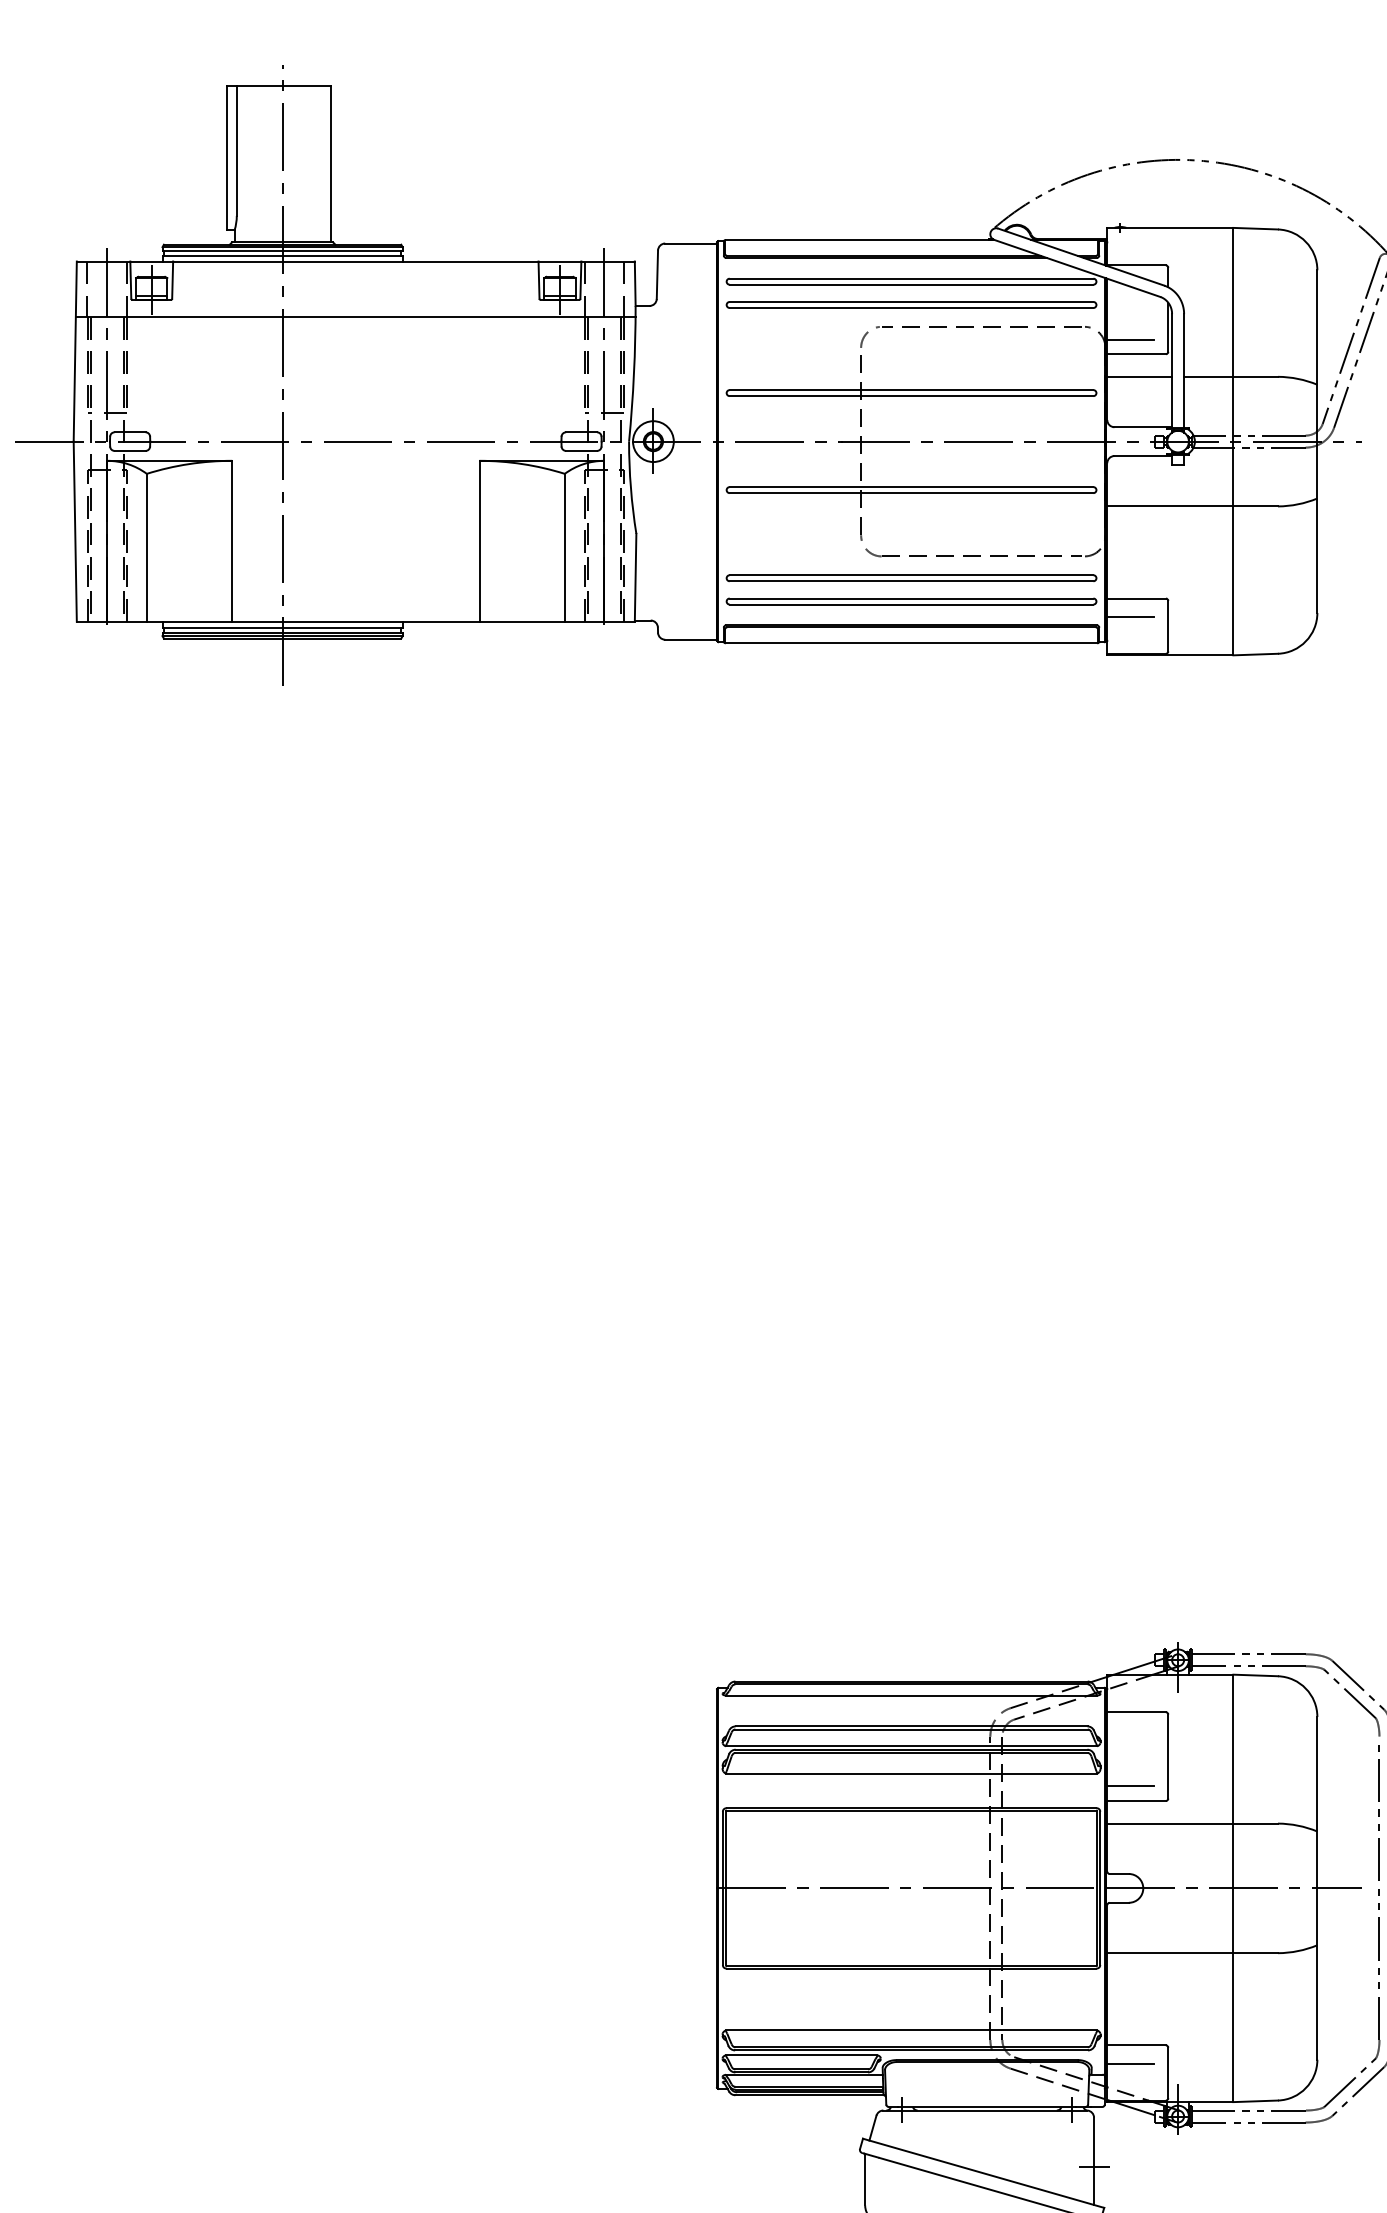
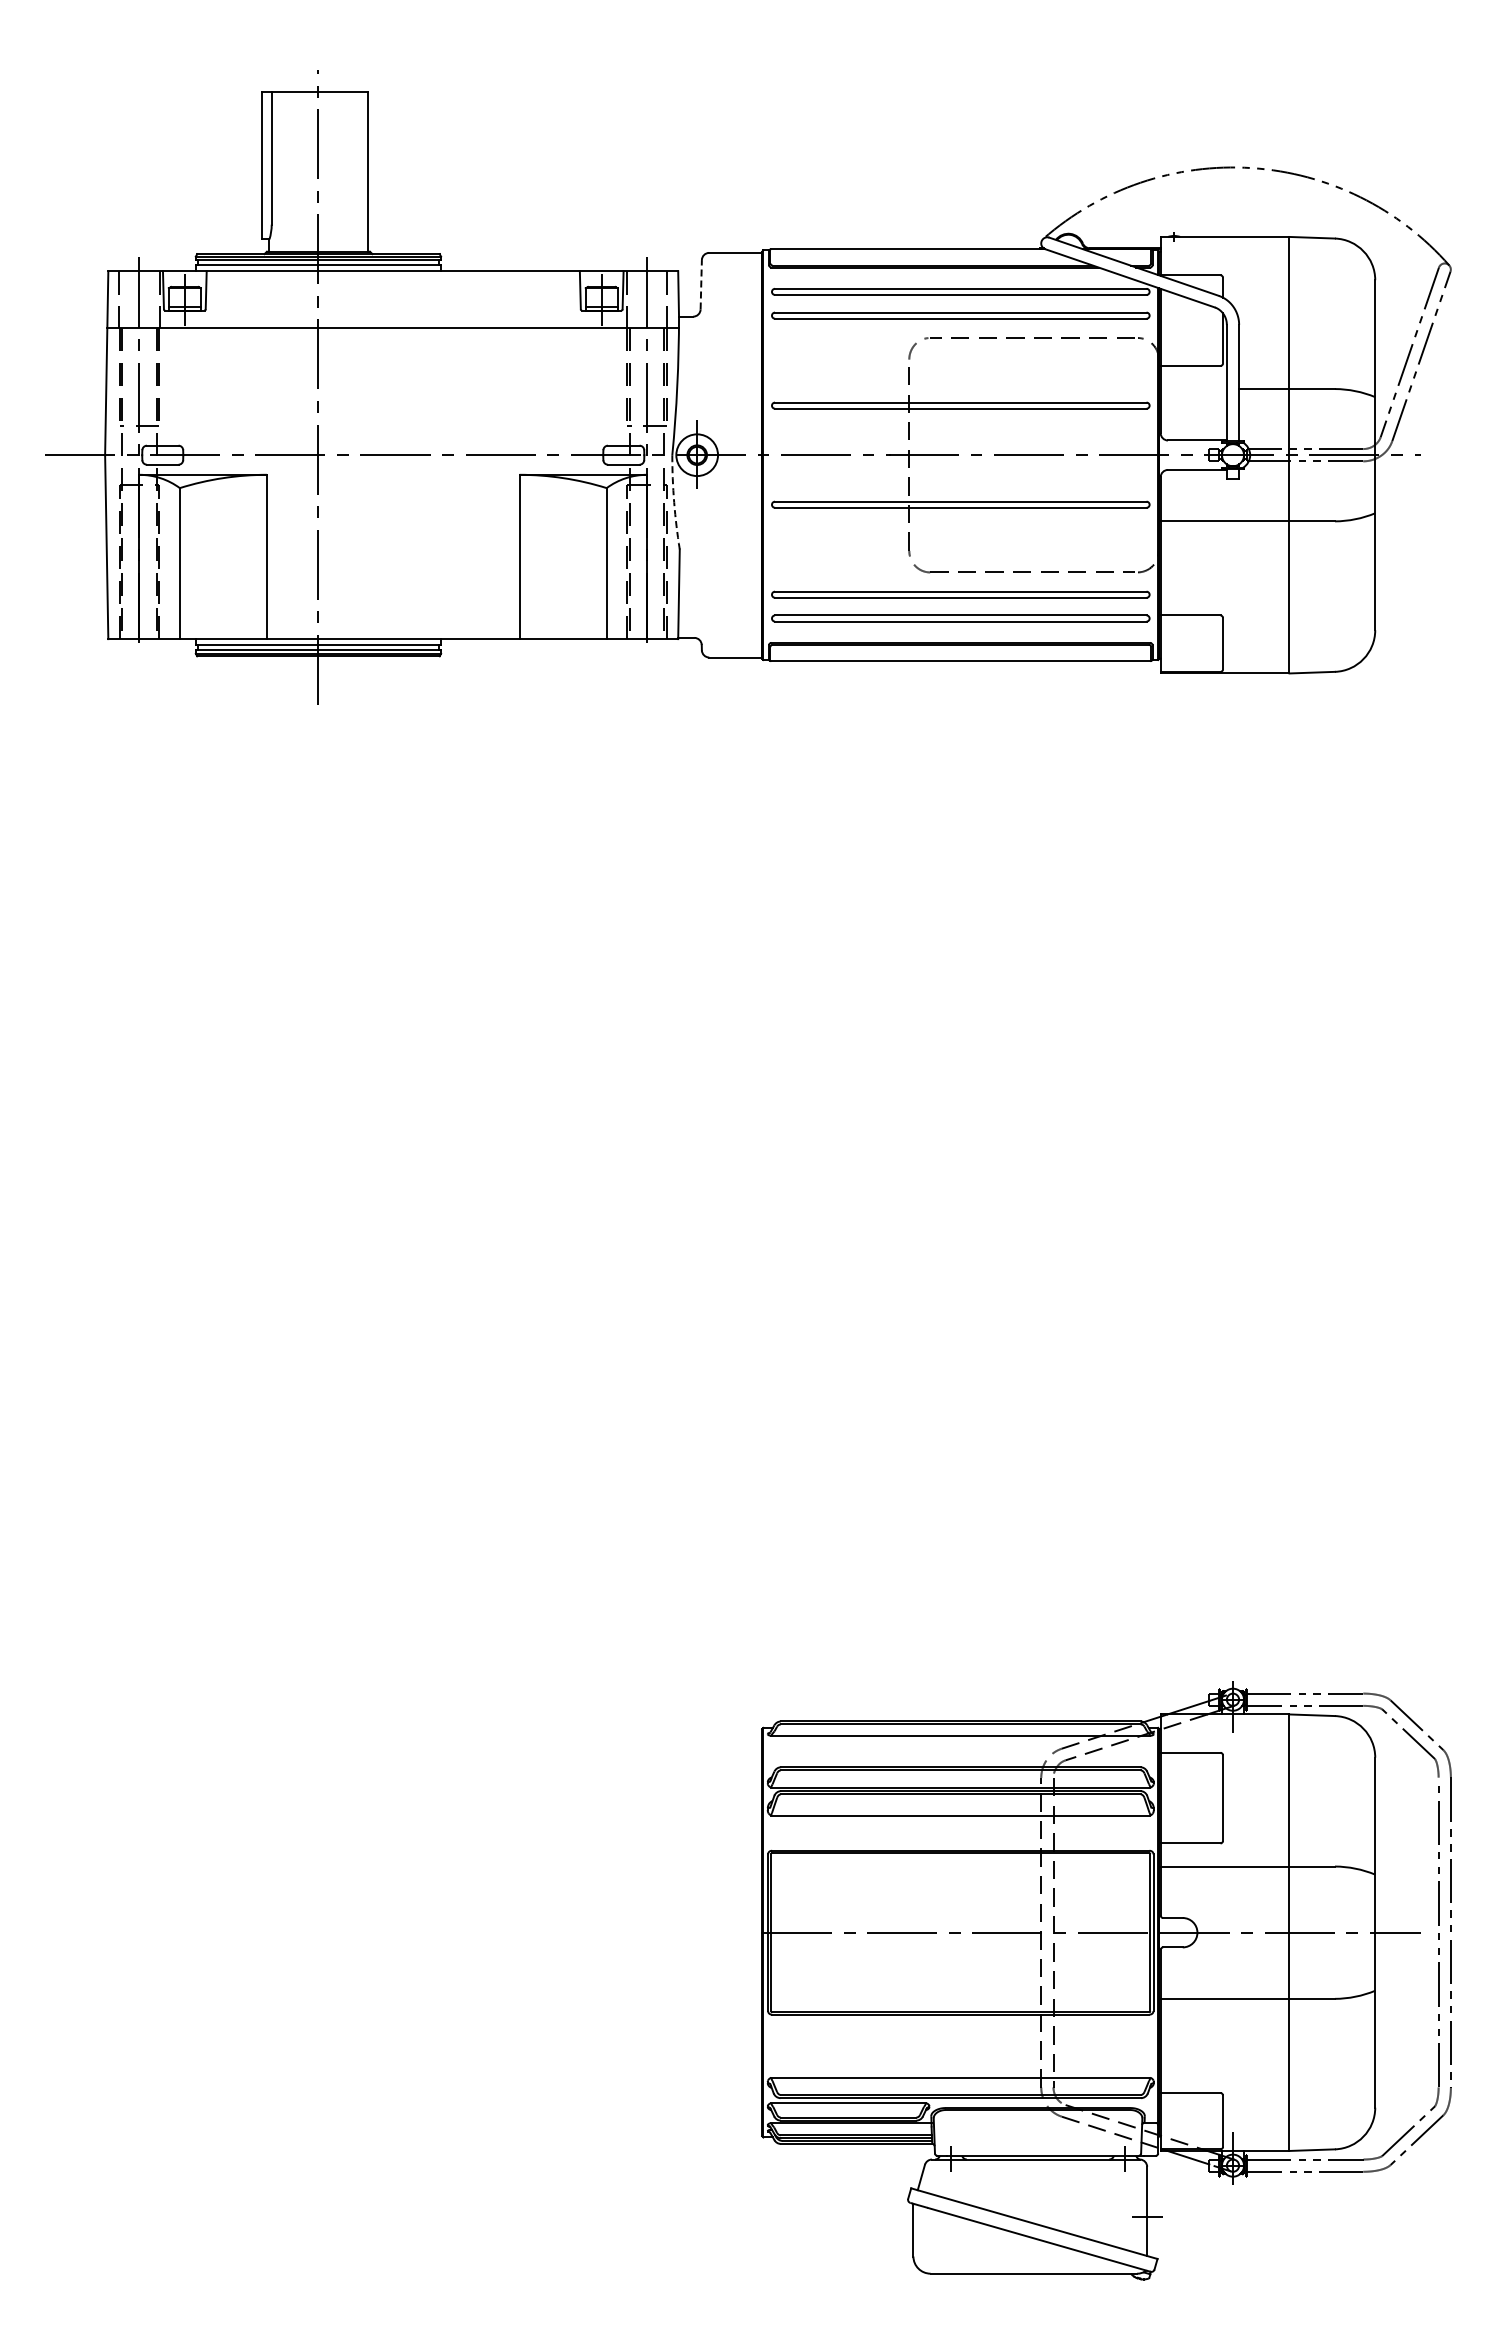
line: (657, 274) -> (701, 284), solid -> dashed
line: (1130, 339) -> (1184, 350), removed
line: (1139, 377) -> (1193, 389), removed
arc: (631, 487) -> (674, 502), solid -> dashed
line: (1130, 617) -> (1184, 634), removed
line: (1130, 1786) -> (1184, 1828), removed
line: (1130, 2063) -> (1184, 2111), removed

